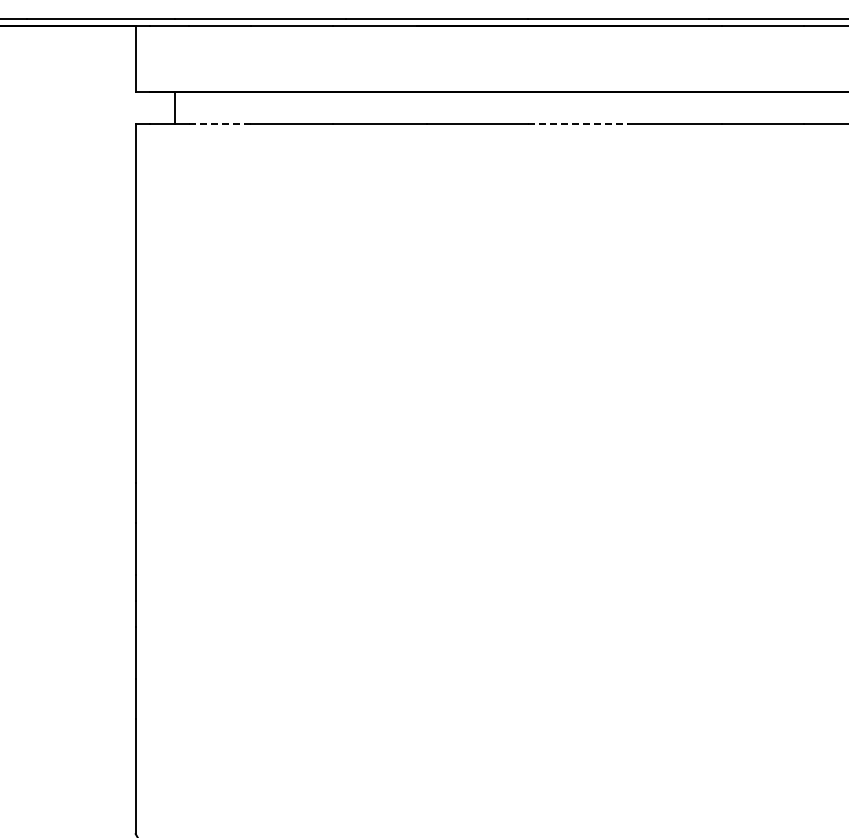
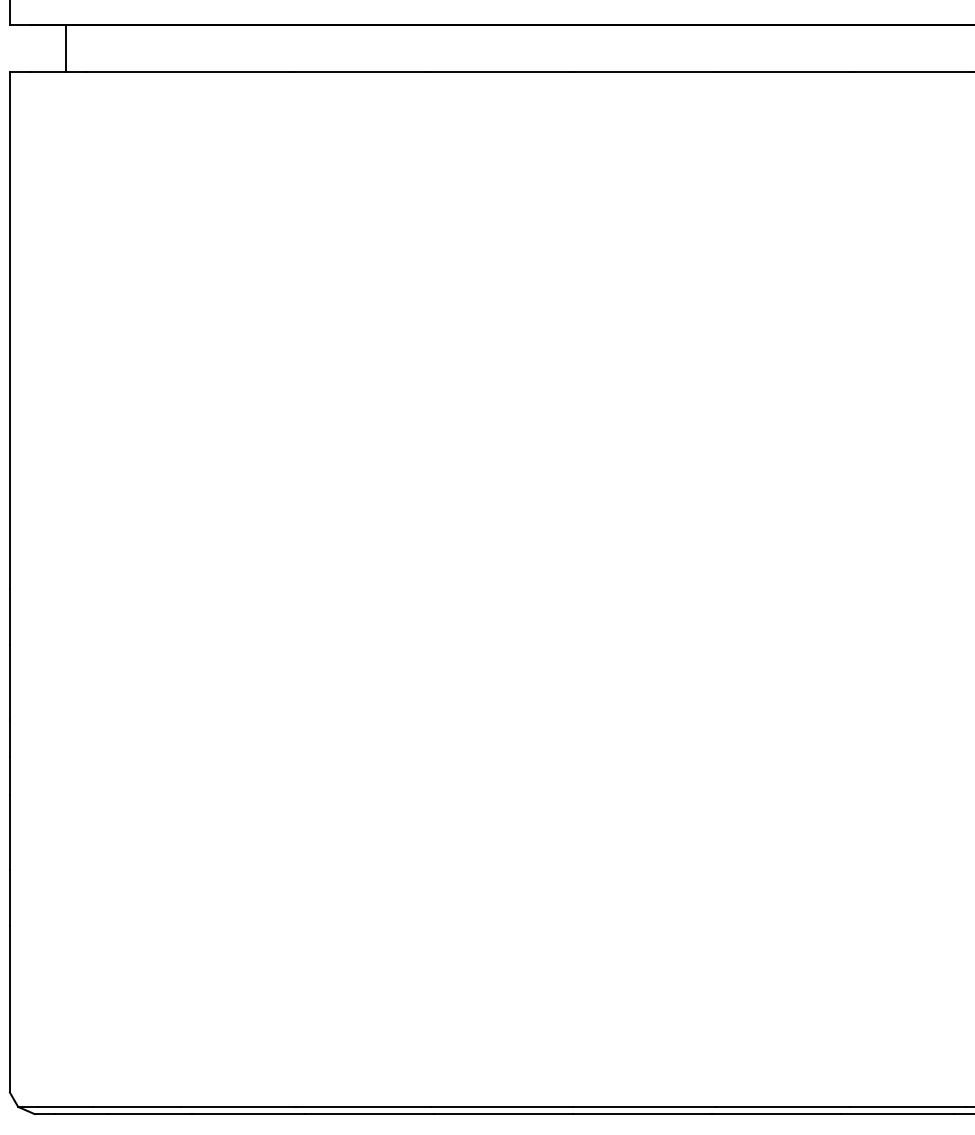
line: (220, 124) -> (131, 72), dashed -> solid
line: (578, 124) -> (646, 72), dashed -> solid

